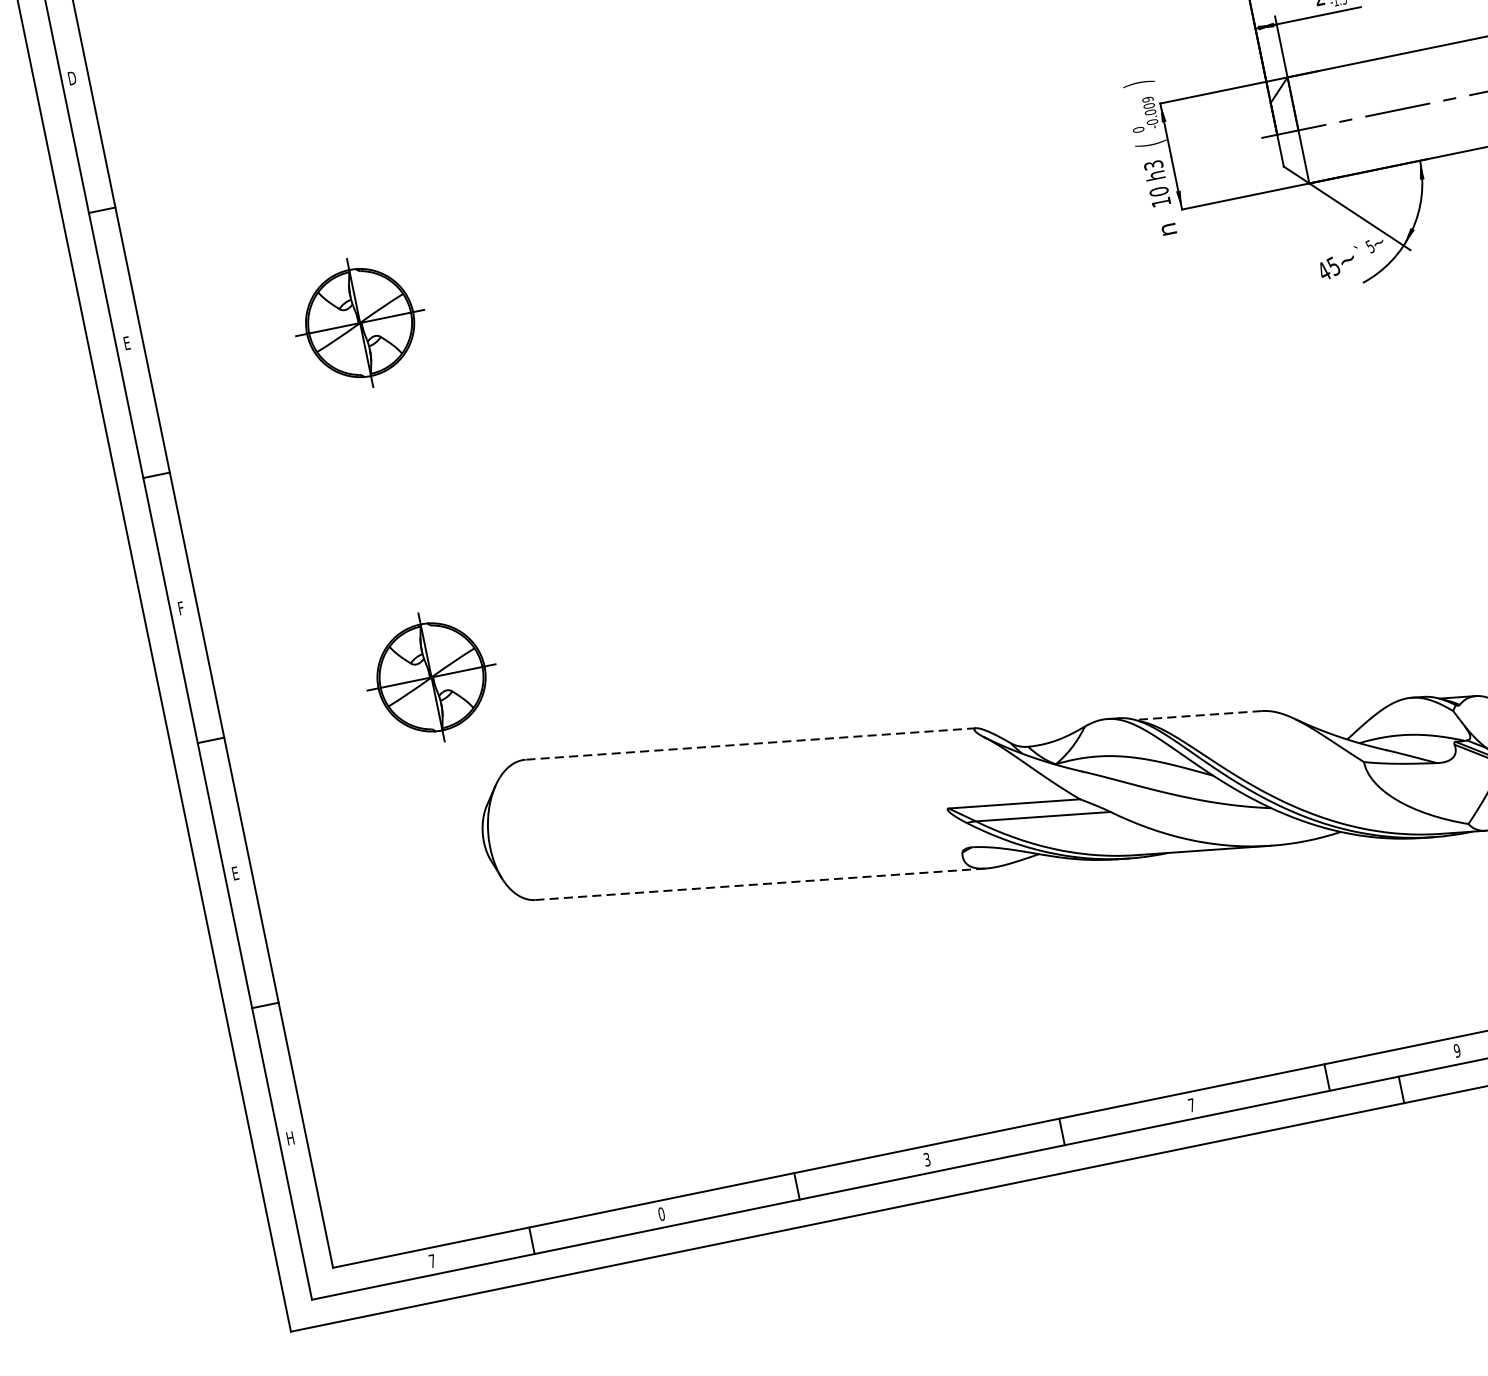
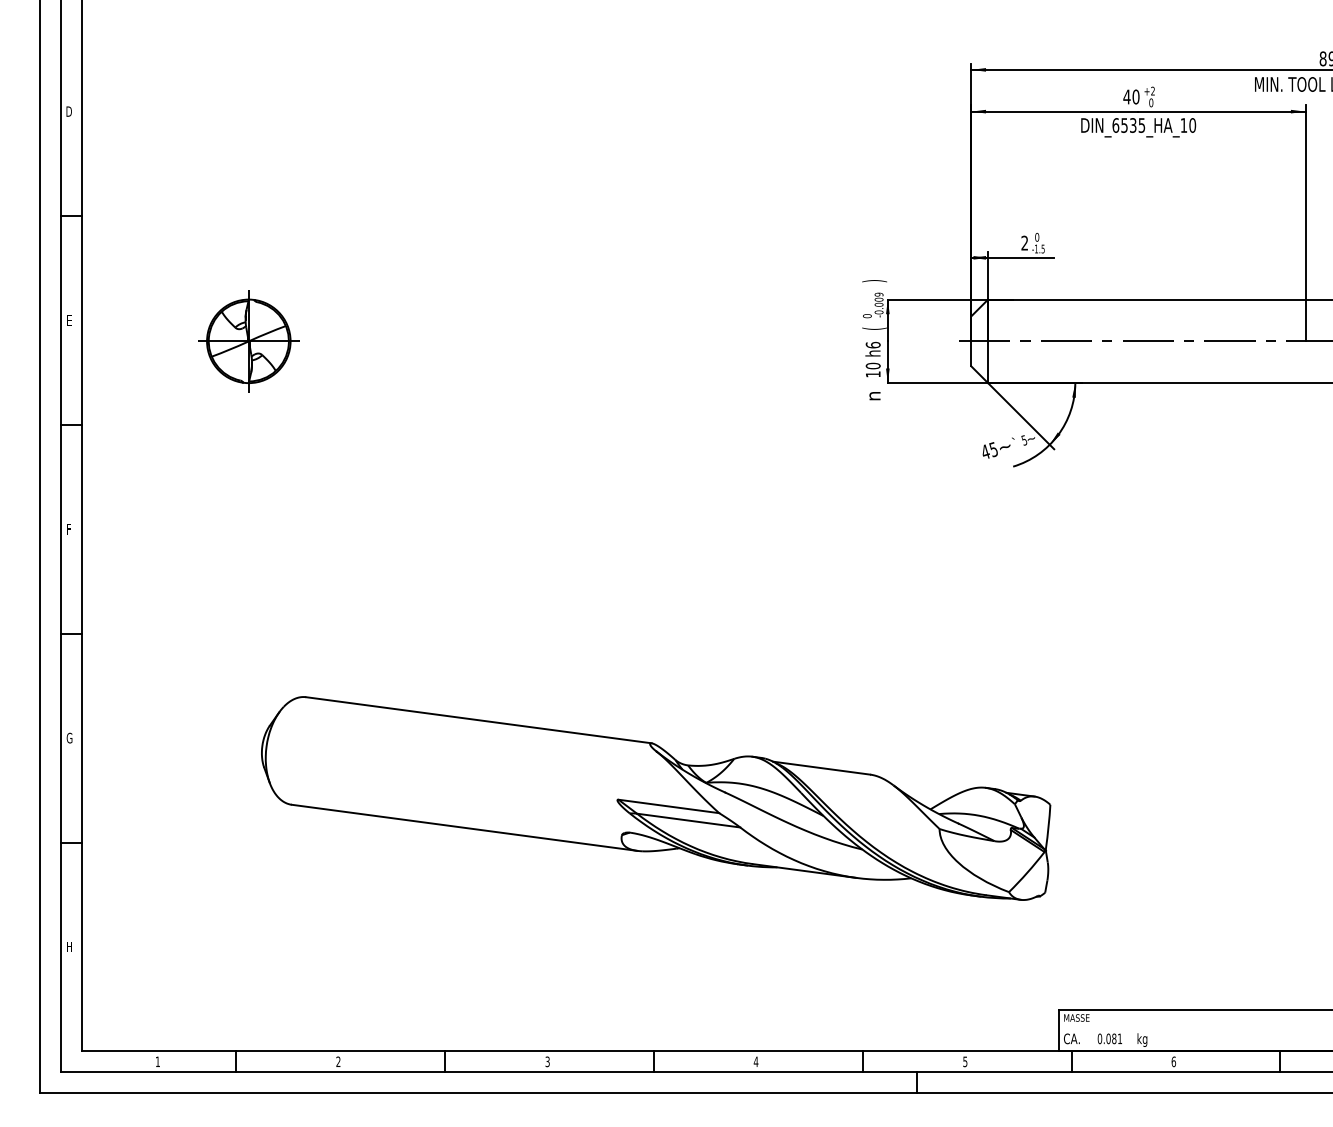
text: (1152, 164) -> (872, 344), h3 -> h6
part: (431, 677) -> (247, 620), removed
line: (1198, 715) -> (821, 768), dashed -> solid
line: (750, 744) -> (478, 720), dashed -> solid
text: (235, 872) -> (69, 737), E -> G
line: (761, 883) -> (465, 827), dashed -> solid
text: (1457, 1050) -> (965, 1061), 9 -> 5
text: (1190, 1105) -> (755, 1061), 7 -> 4
text: (661, 1213) -> (338, 1061), 0 -> 2
text: (431, 1260) -> (157, 1061), 7 -> 1

